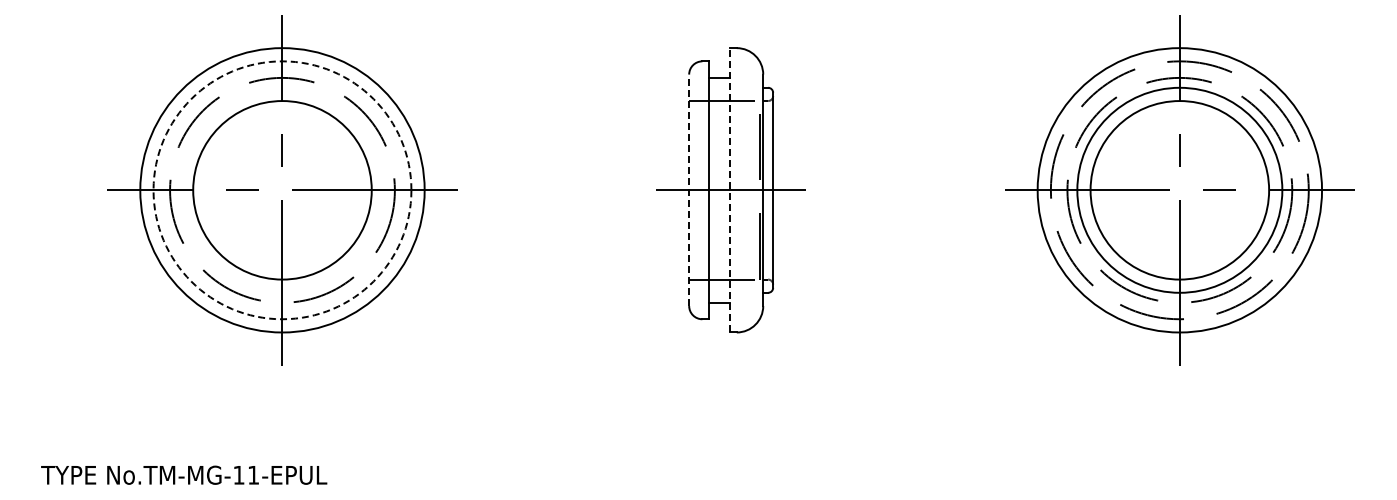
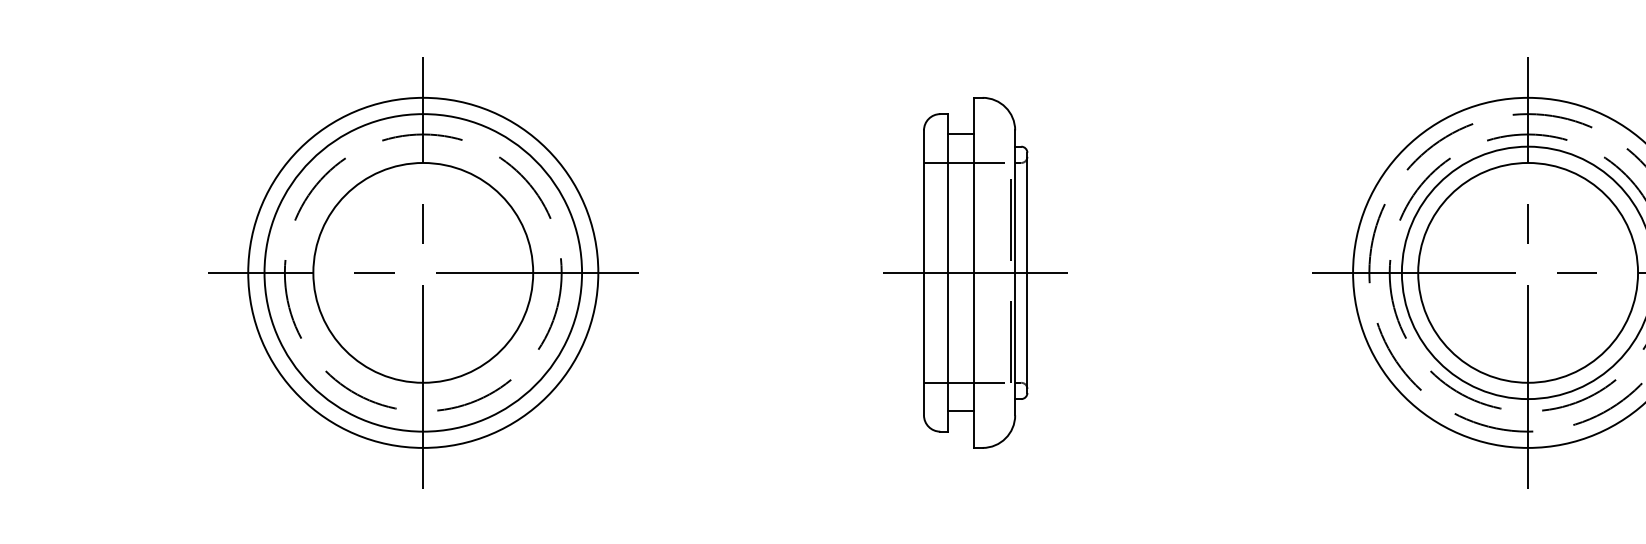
line: (730, 189) -> (974, 271), dashed -> solid
circle: (282, 190) -> (423, 273), dashed -> solid
line: (689, 190) -> (924, 273), dashed -> solid

